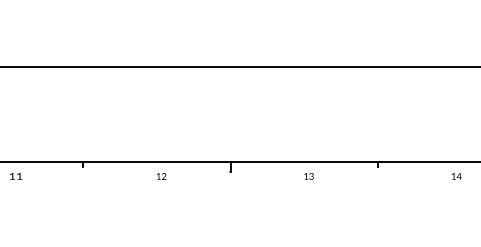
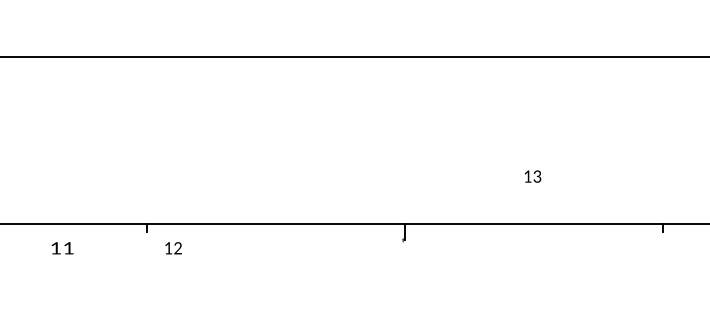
text: (16, 176) -> (63, 248), moved
text: (161, 176) -> (173, 248), moved
text: (308, 176) -> (531, 176), moved

